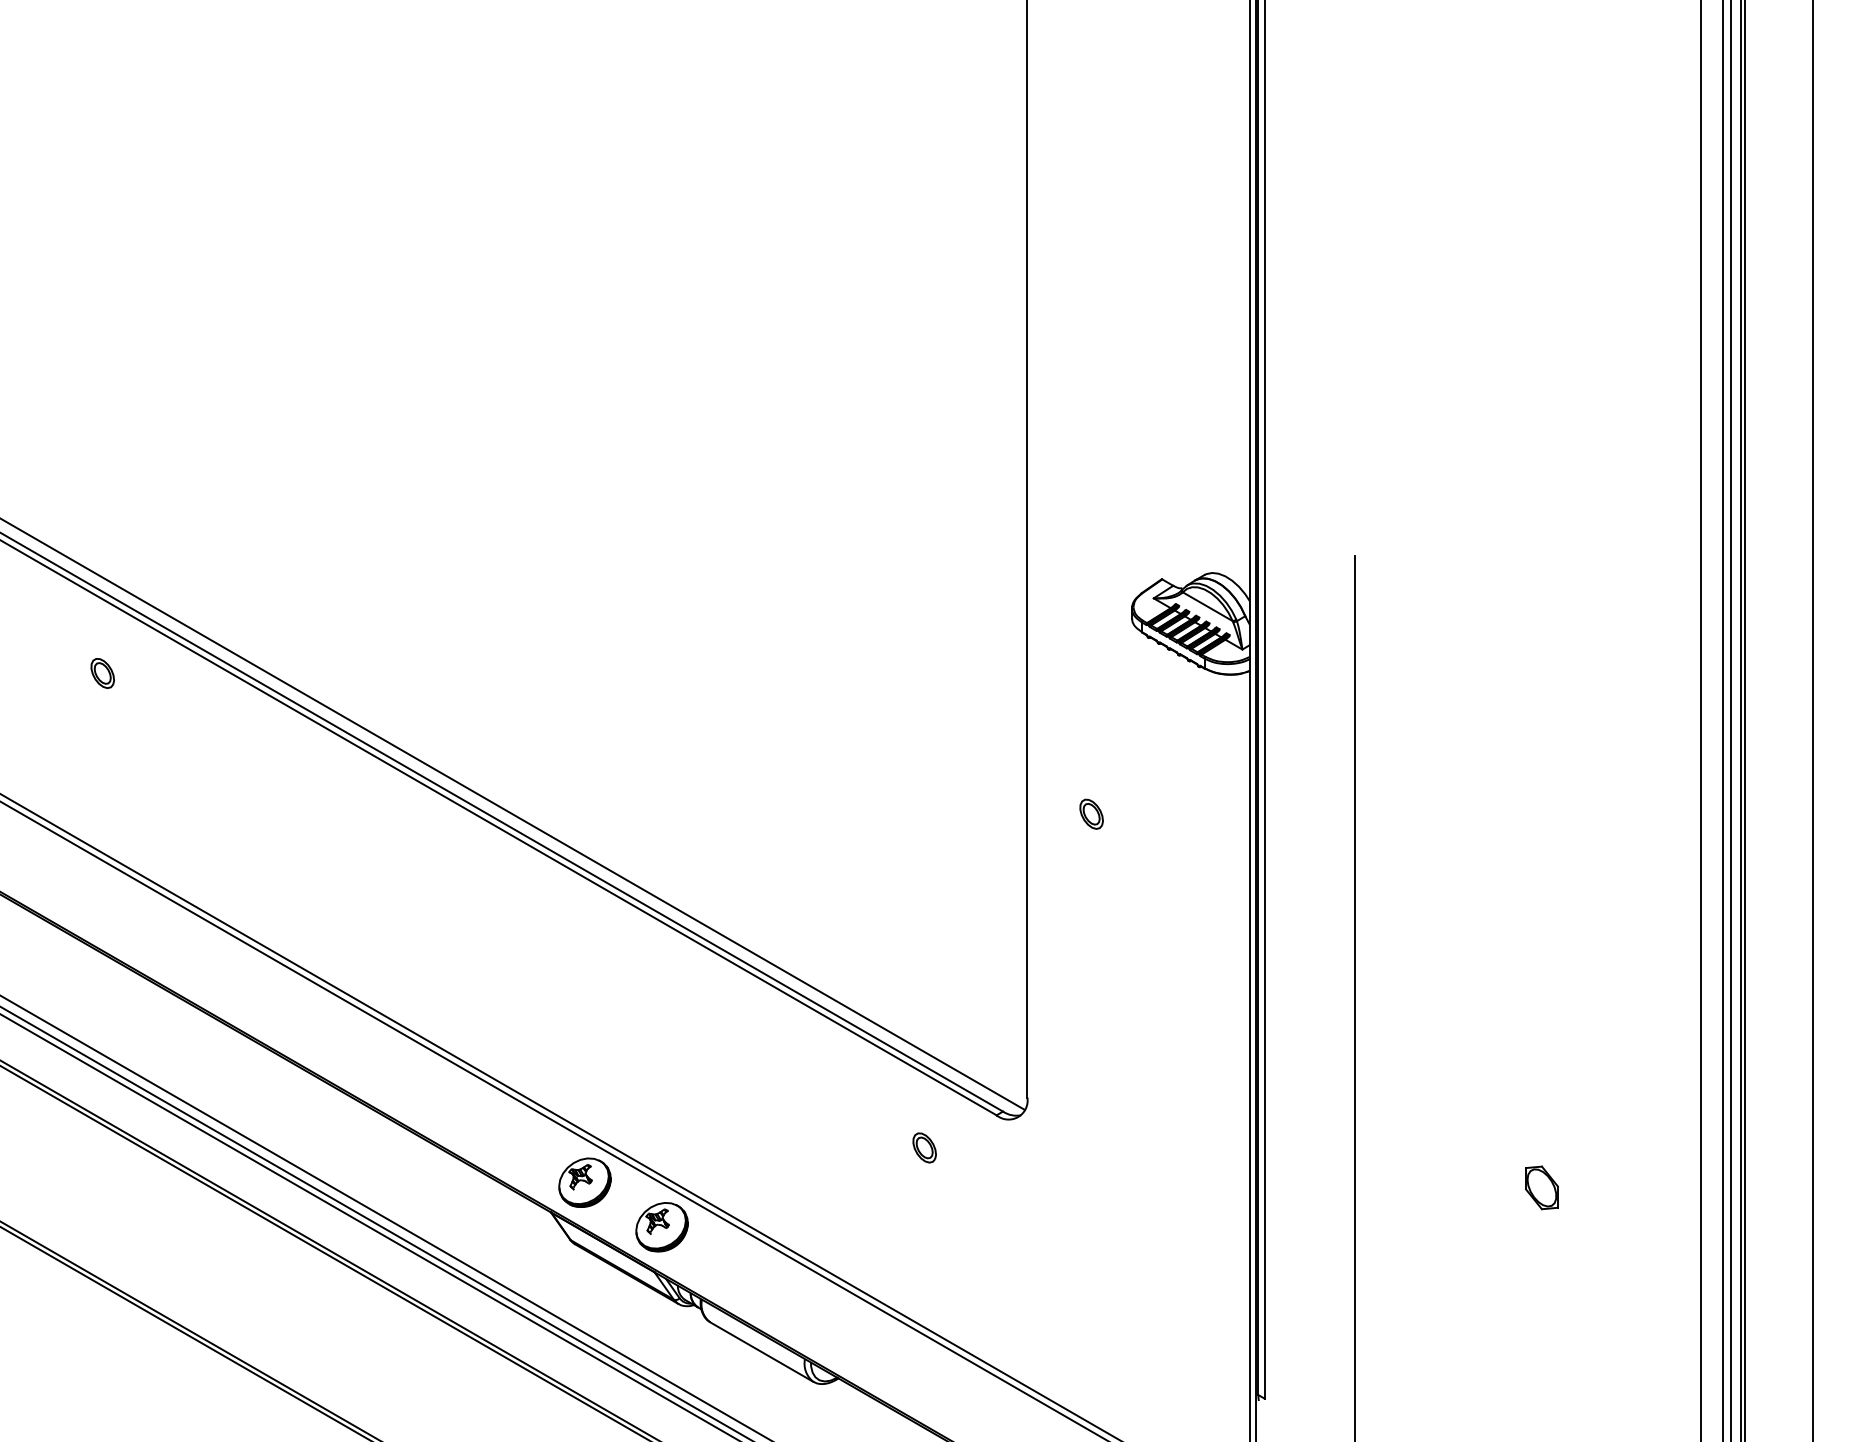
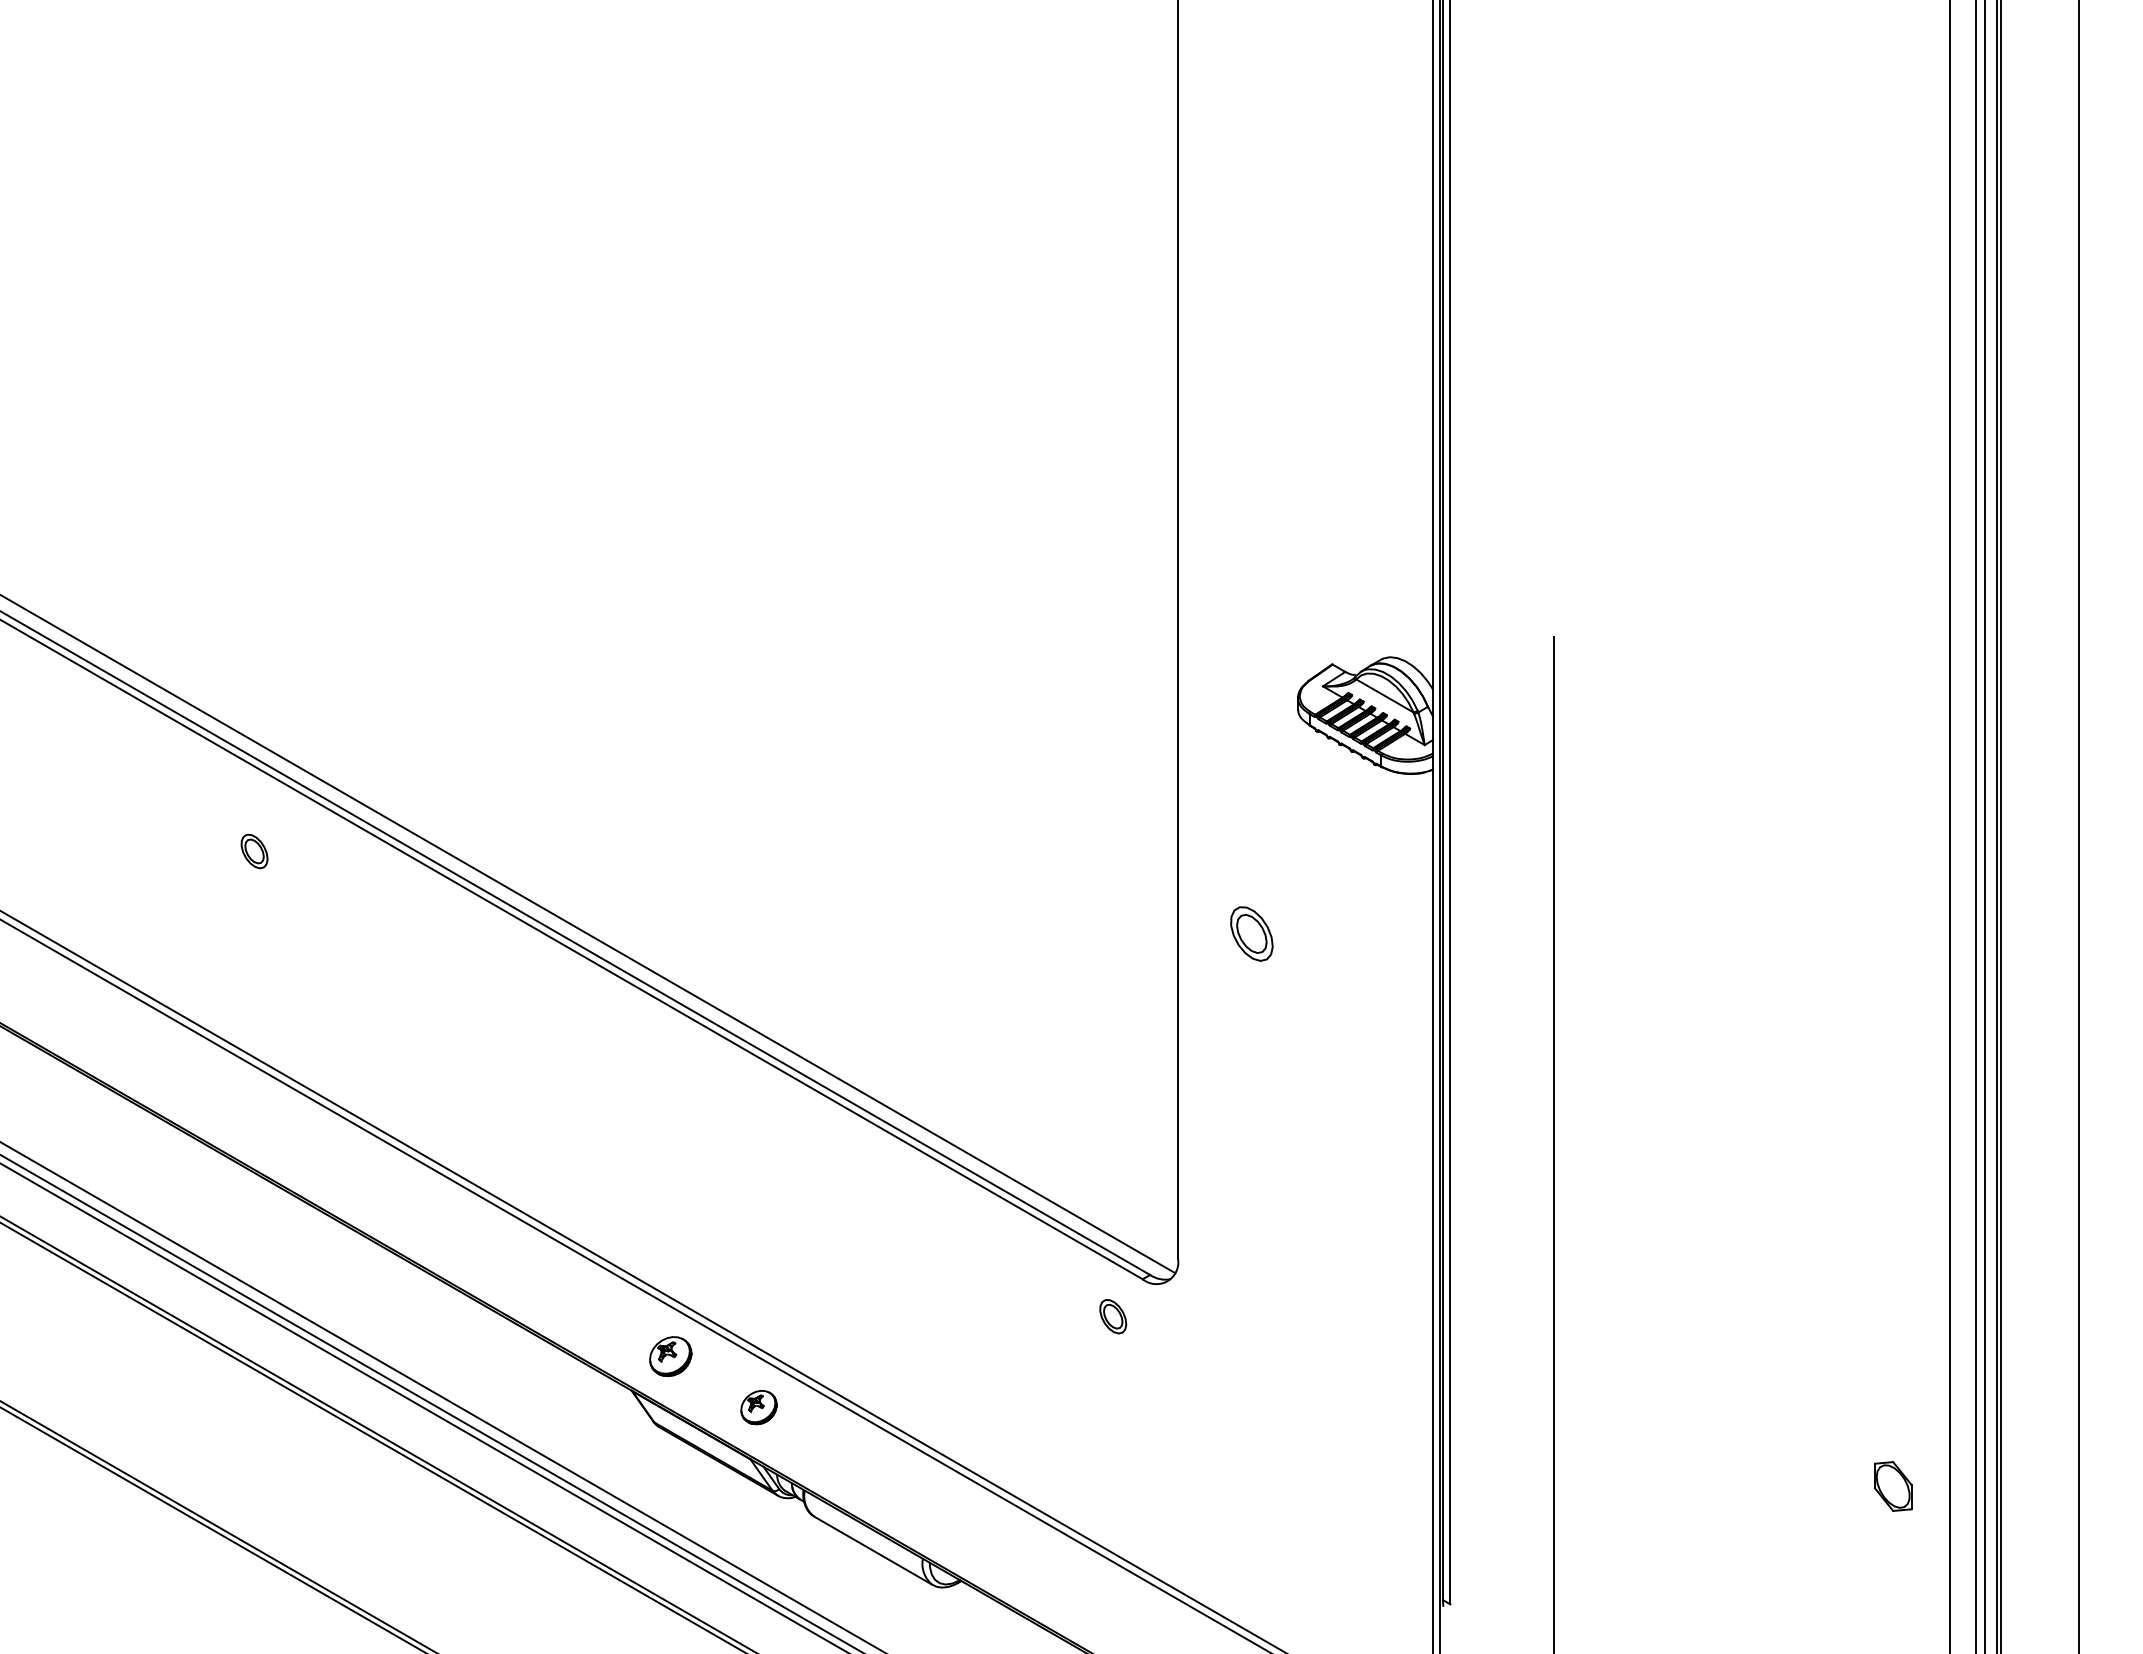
part: (102, 673) -> (254, 851), moved
part: (1091, 813) -> (1251, 933), size x1.6
part: (924, 1147) -> (1113, 1316), moved
part: (584, 1182) -> (670, 1356), size x0.7
part: (1542, 1187) -> (1893, 1486), moved
part: (661, 1227) -> (758, 1407), size x0.6

